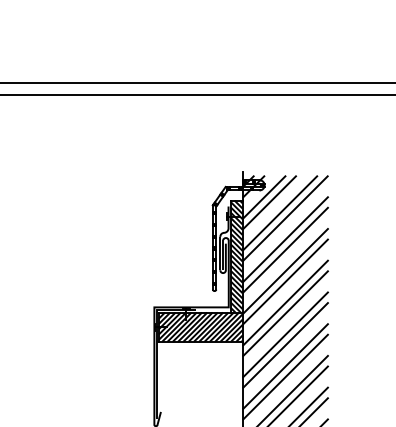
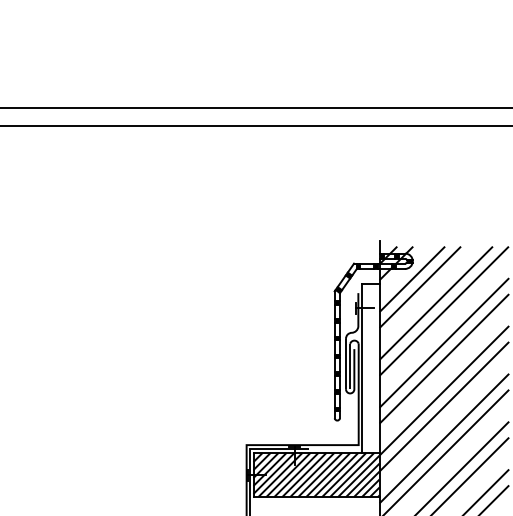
hatch: (236, 256) -> (370, 368), removed

